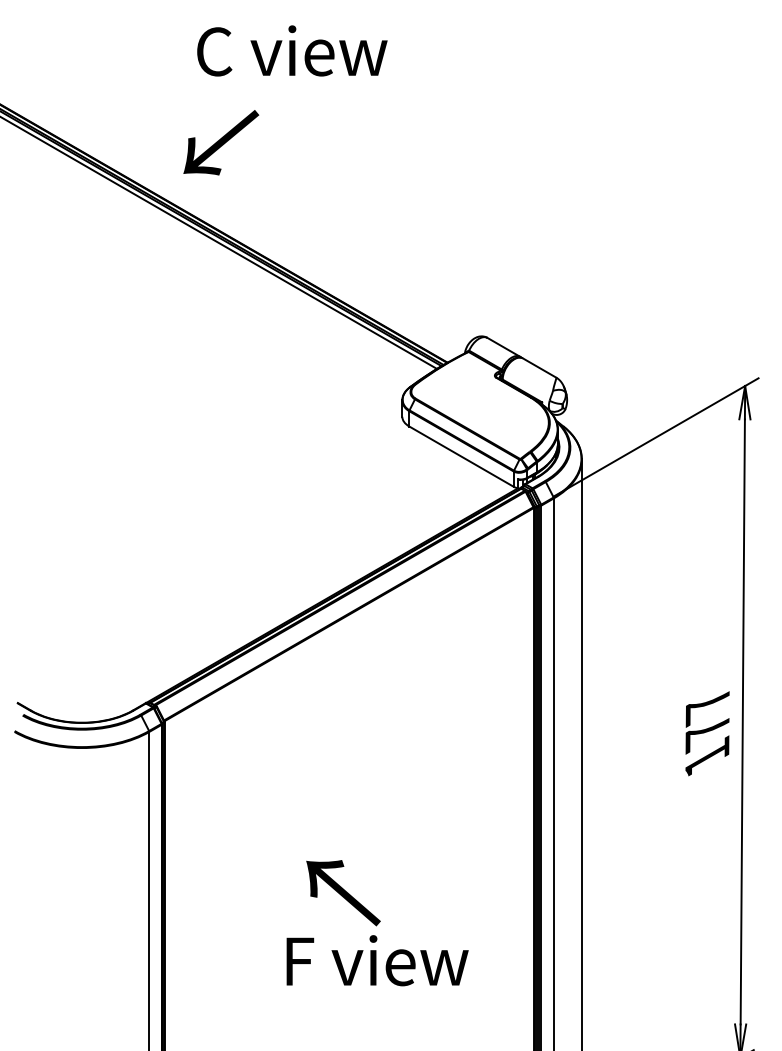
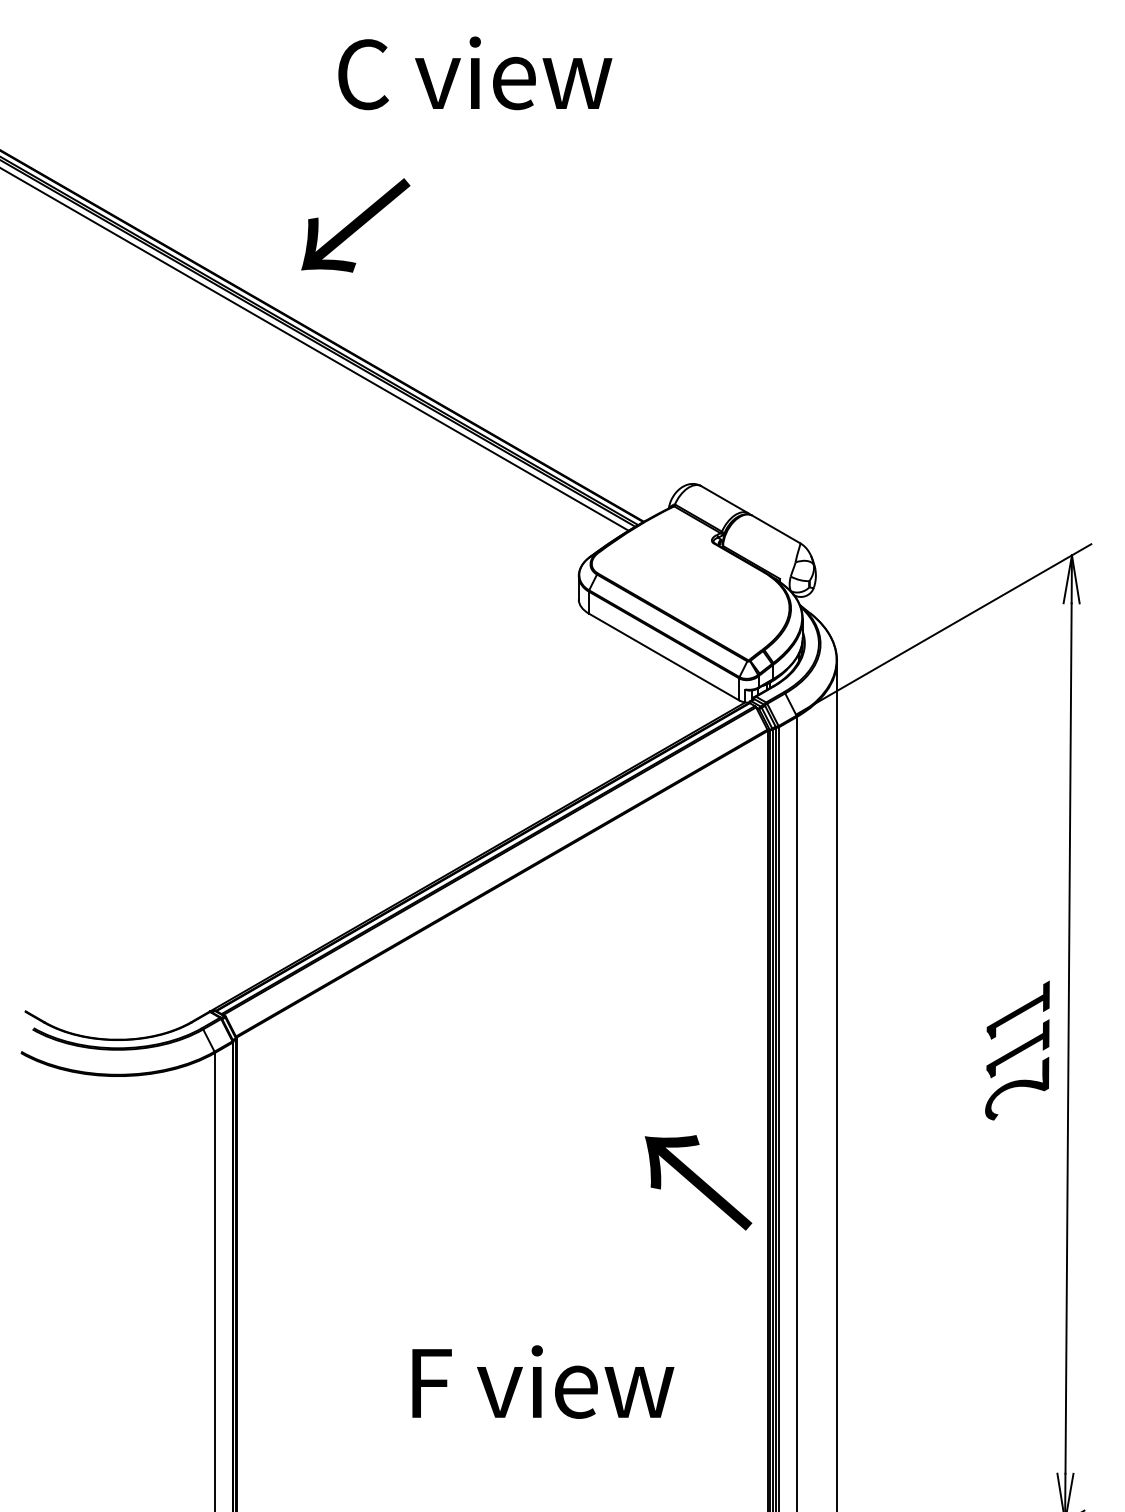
text: (292, 50) -> (475, 72), moved
text: (221, 142) -> (356, 225), moved
text: (706, 729) -> (1016, 1049), 177 -> 211
text: (343, 893) -> (698, 1183), moved

